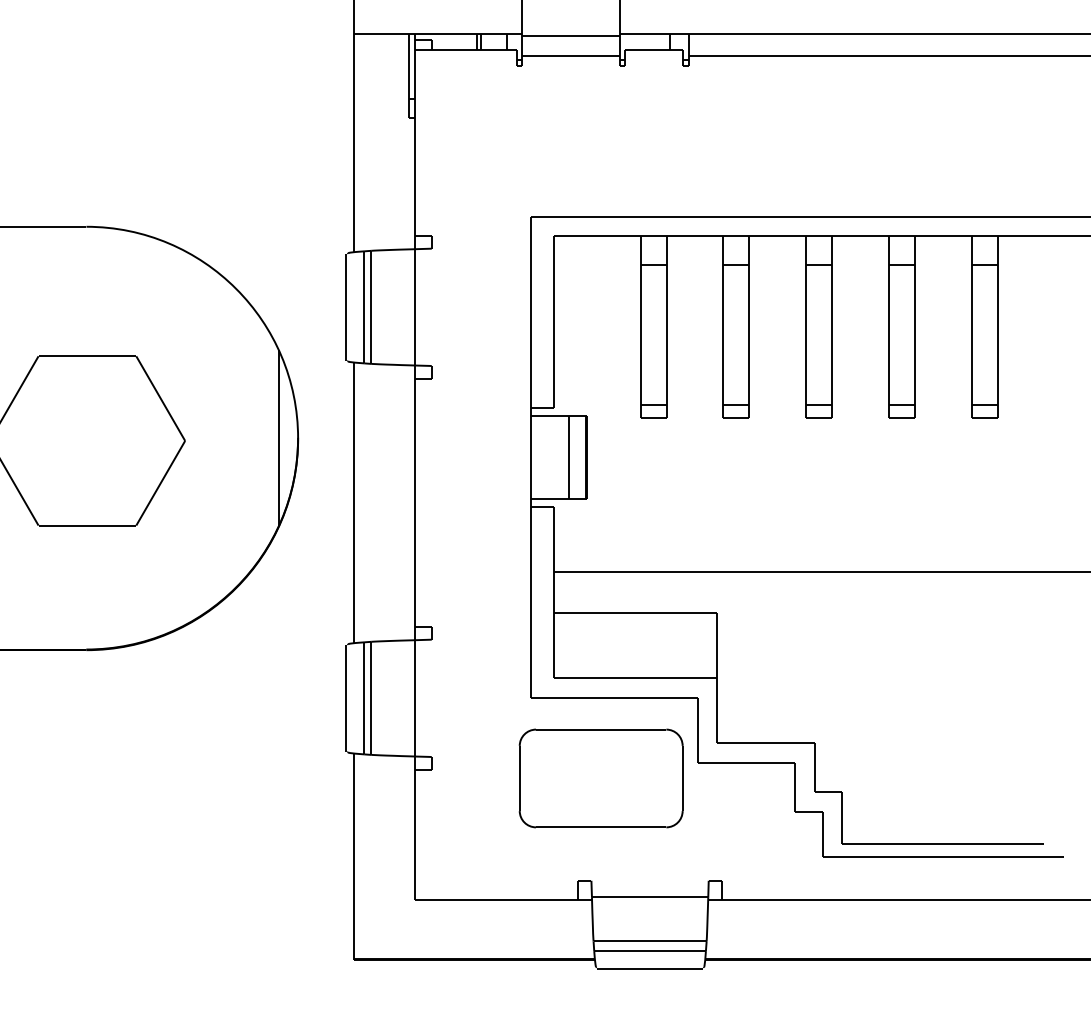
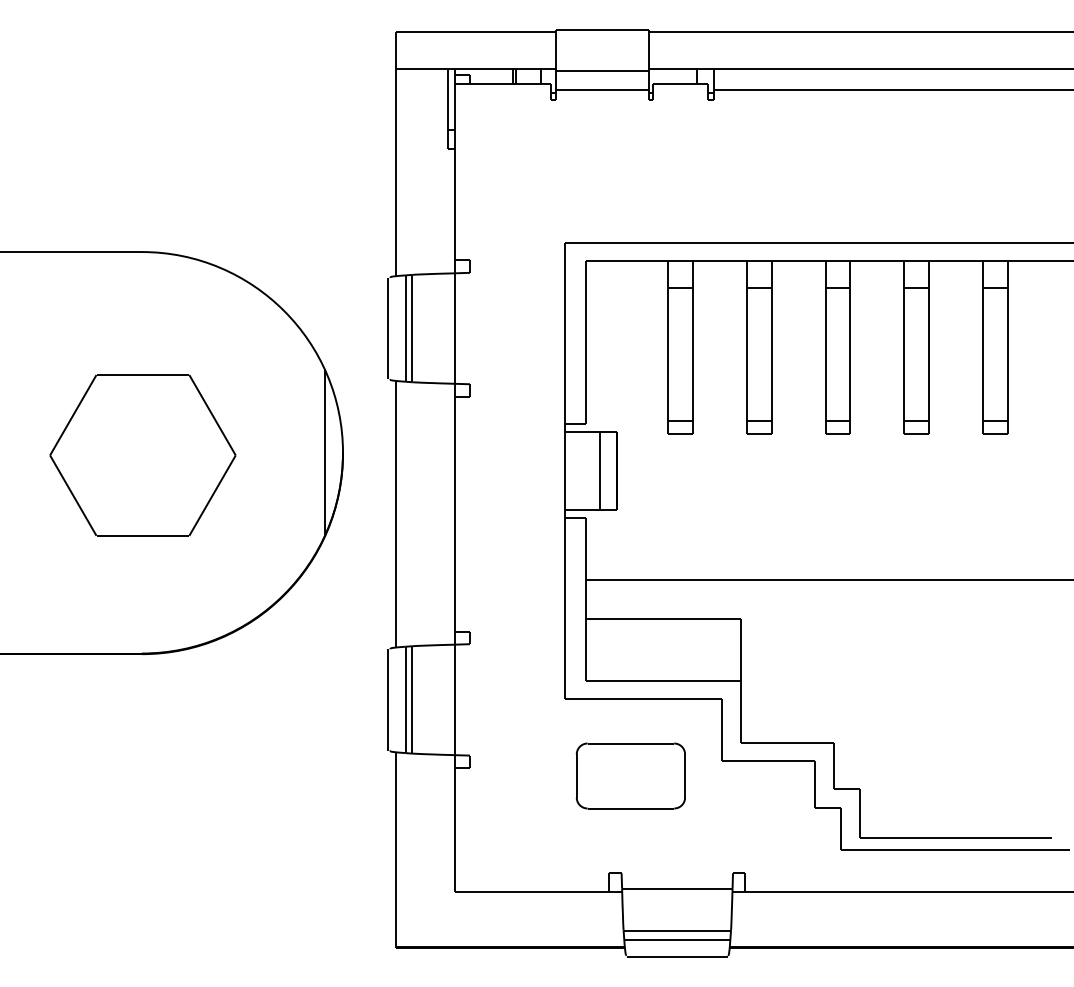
part: (600, 777) -> (630, 775), size x0.7

